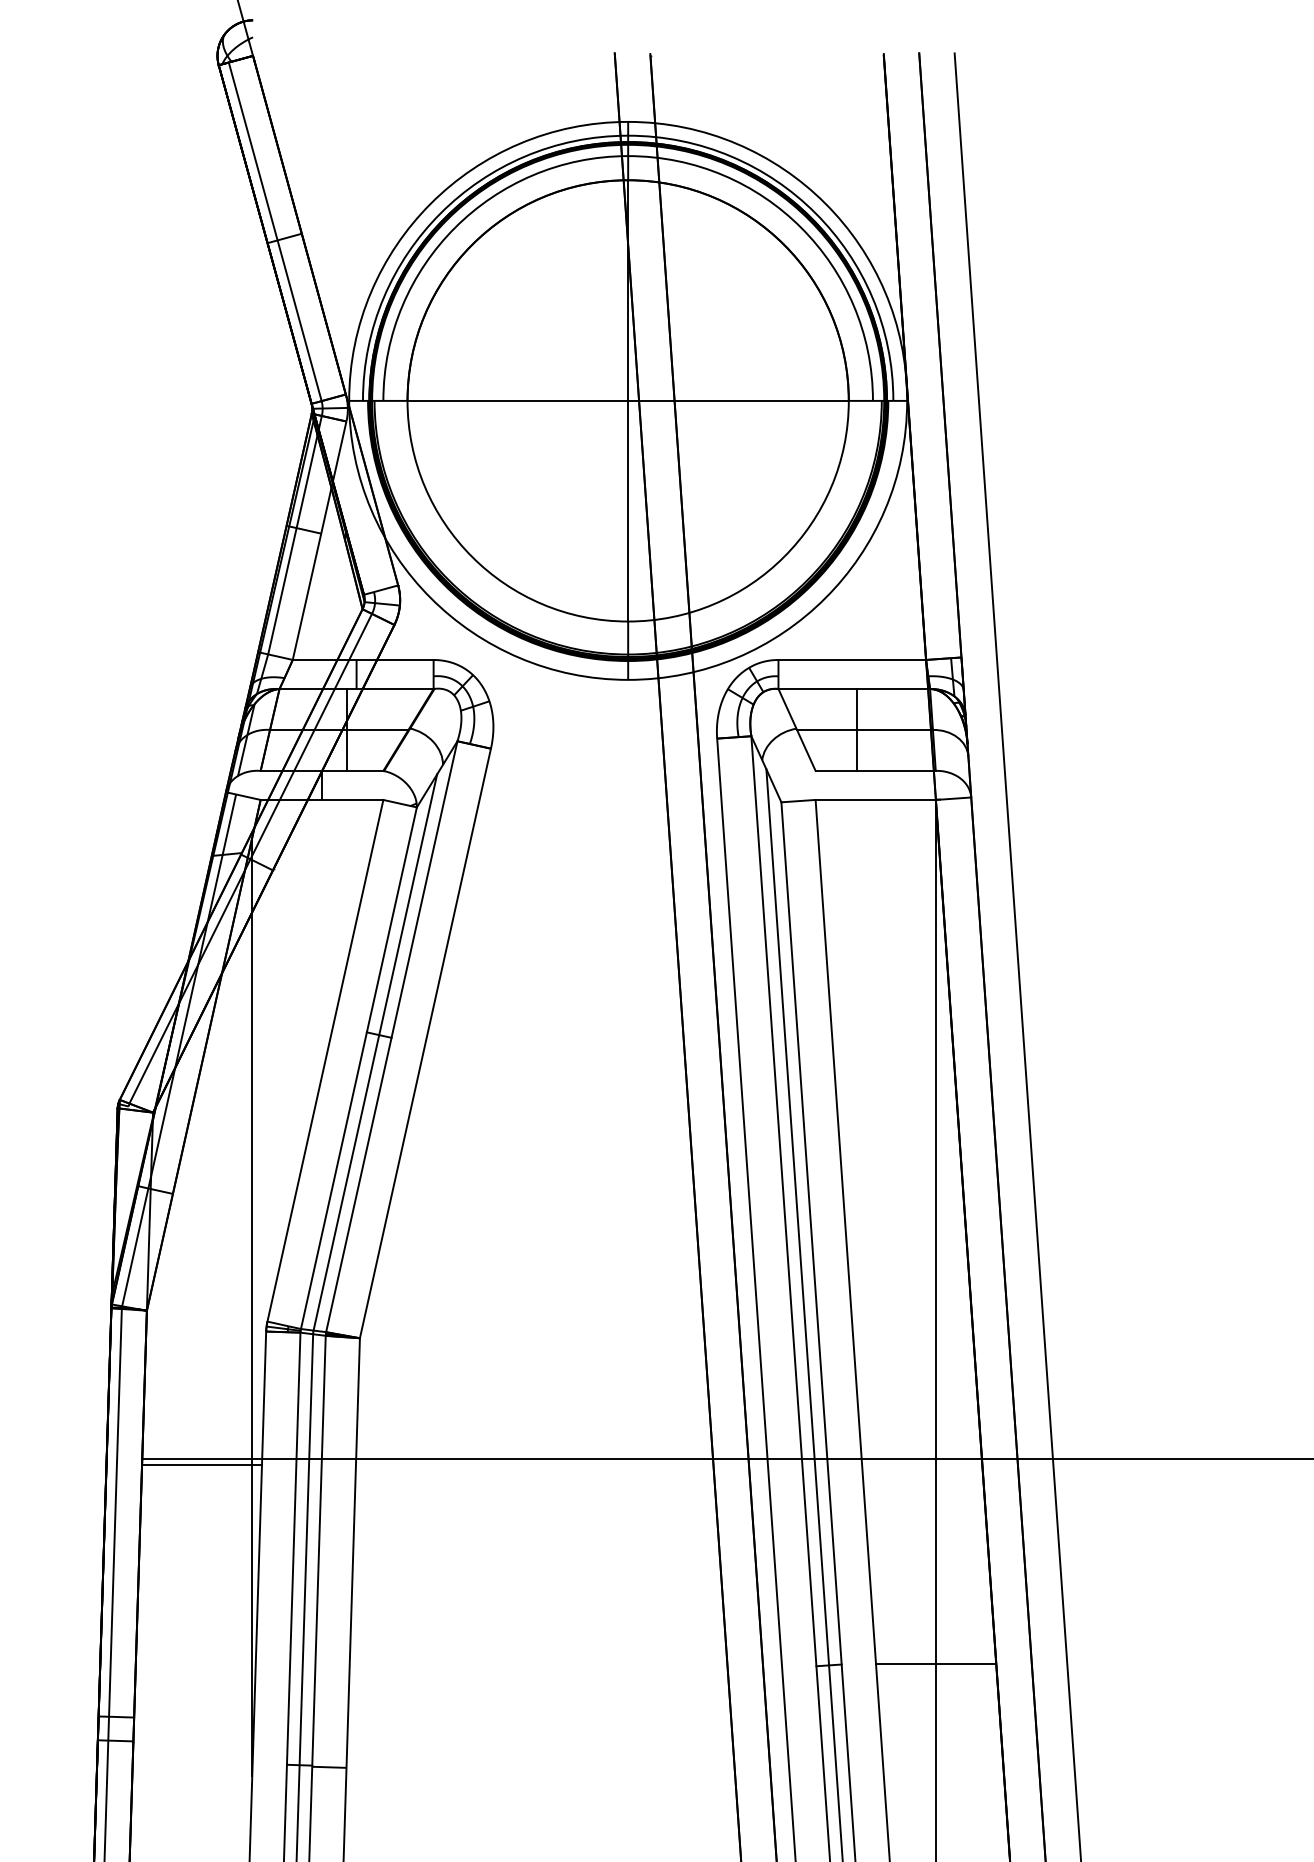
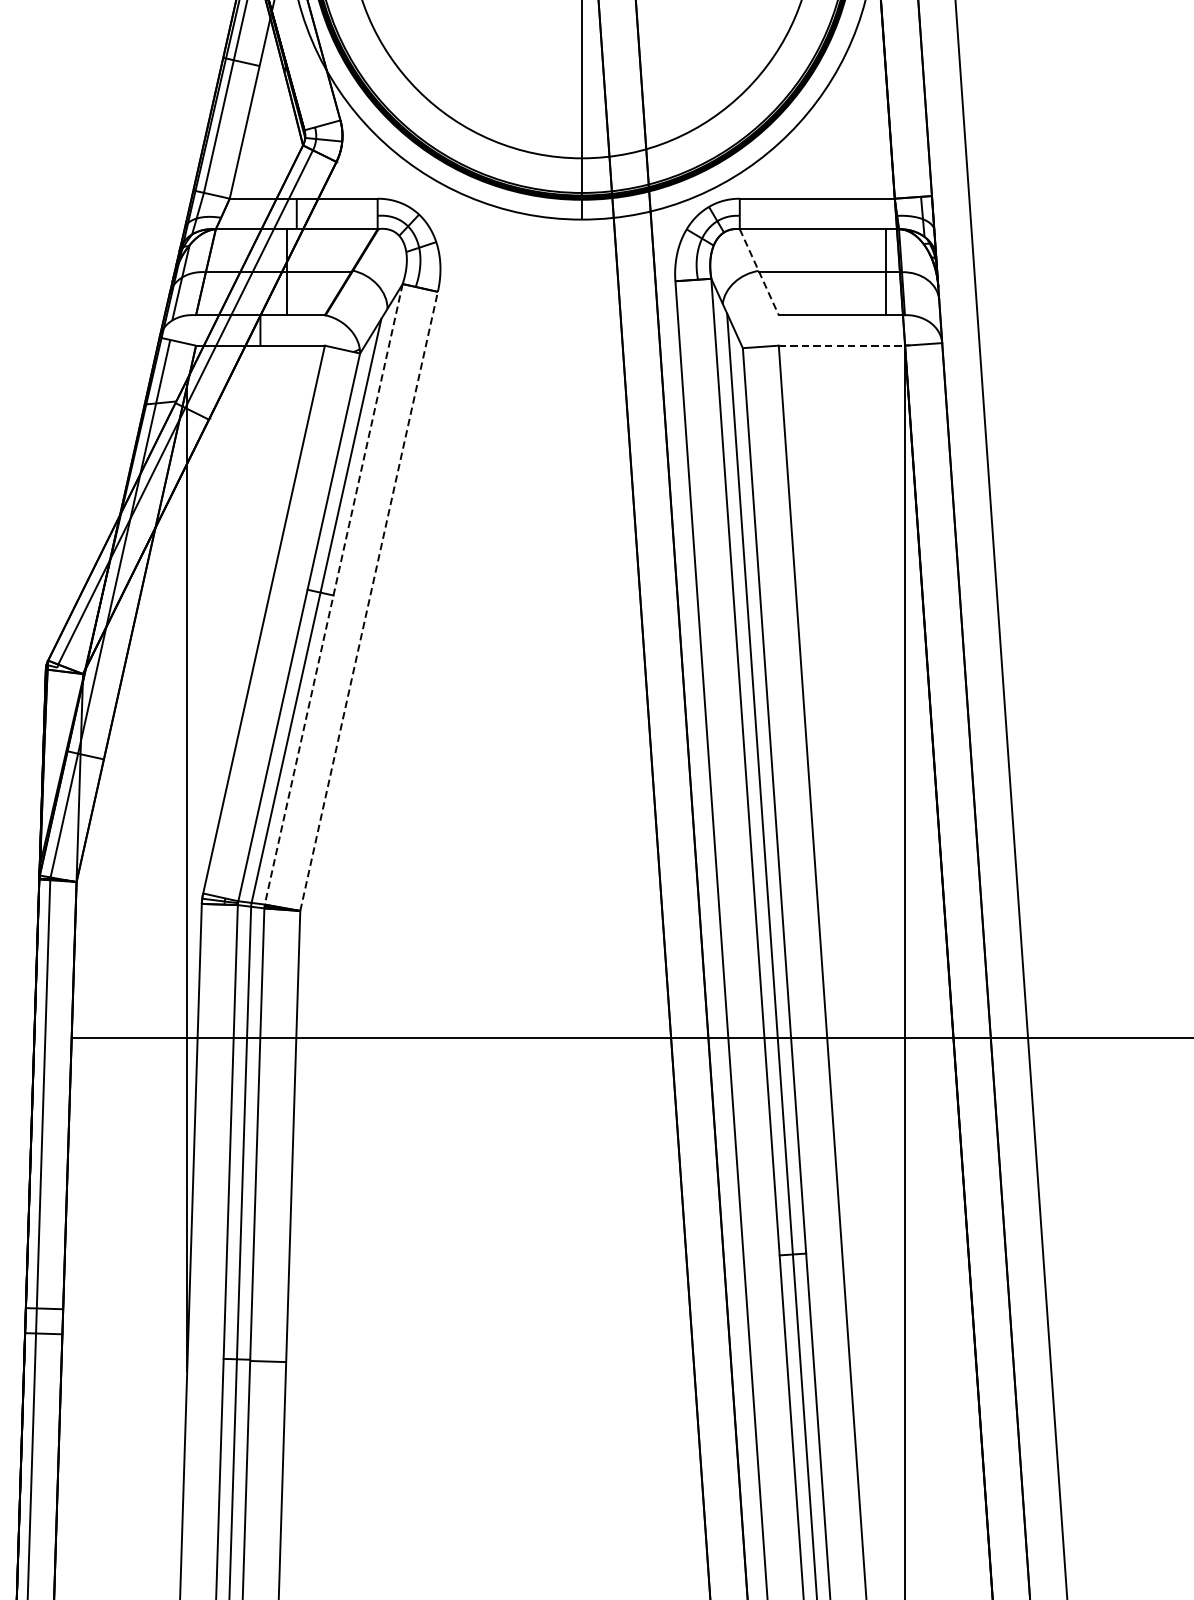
line: (797, 729) -> (759, 271), solid -> dashed
line: (857, 729) -> (886, 271), moved
line: (876, 799) -> (842, 345), solid -> dashed
line: (391, 1036) -> (333, 594), solid -> dashed
line: (425, 1043) -> (369, 601), solid -> dashed
line: (202, 1465) -> (134, 1044), removed
line: (936, 1663) -> (905, 1252), removed

